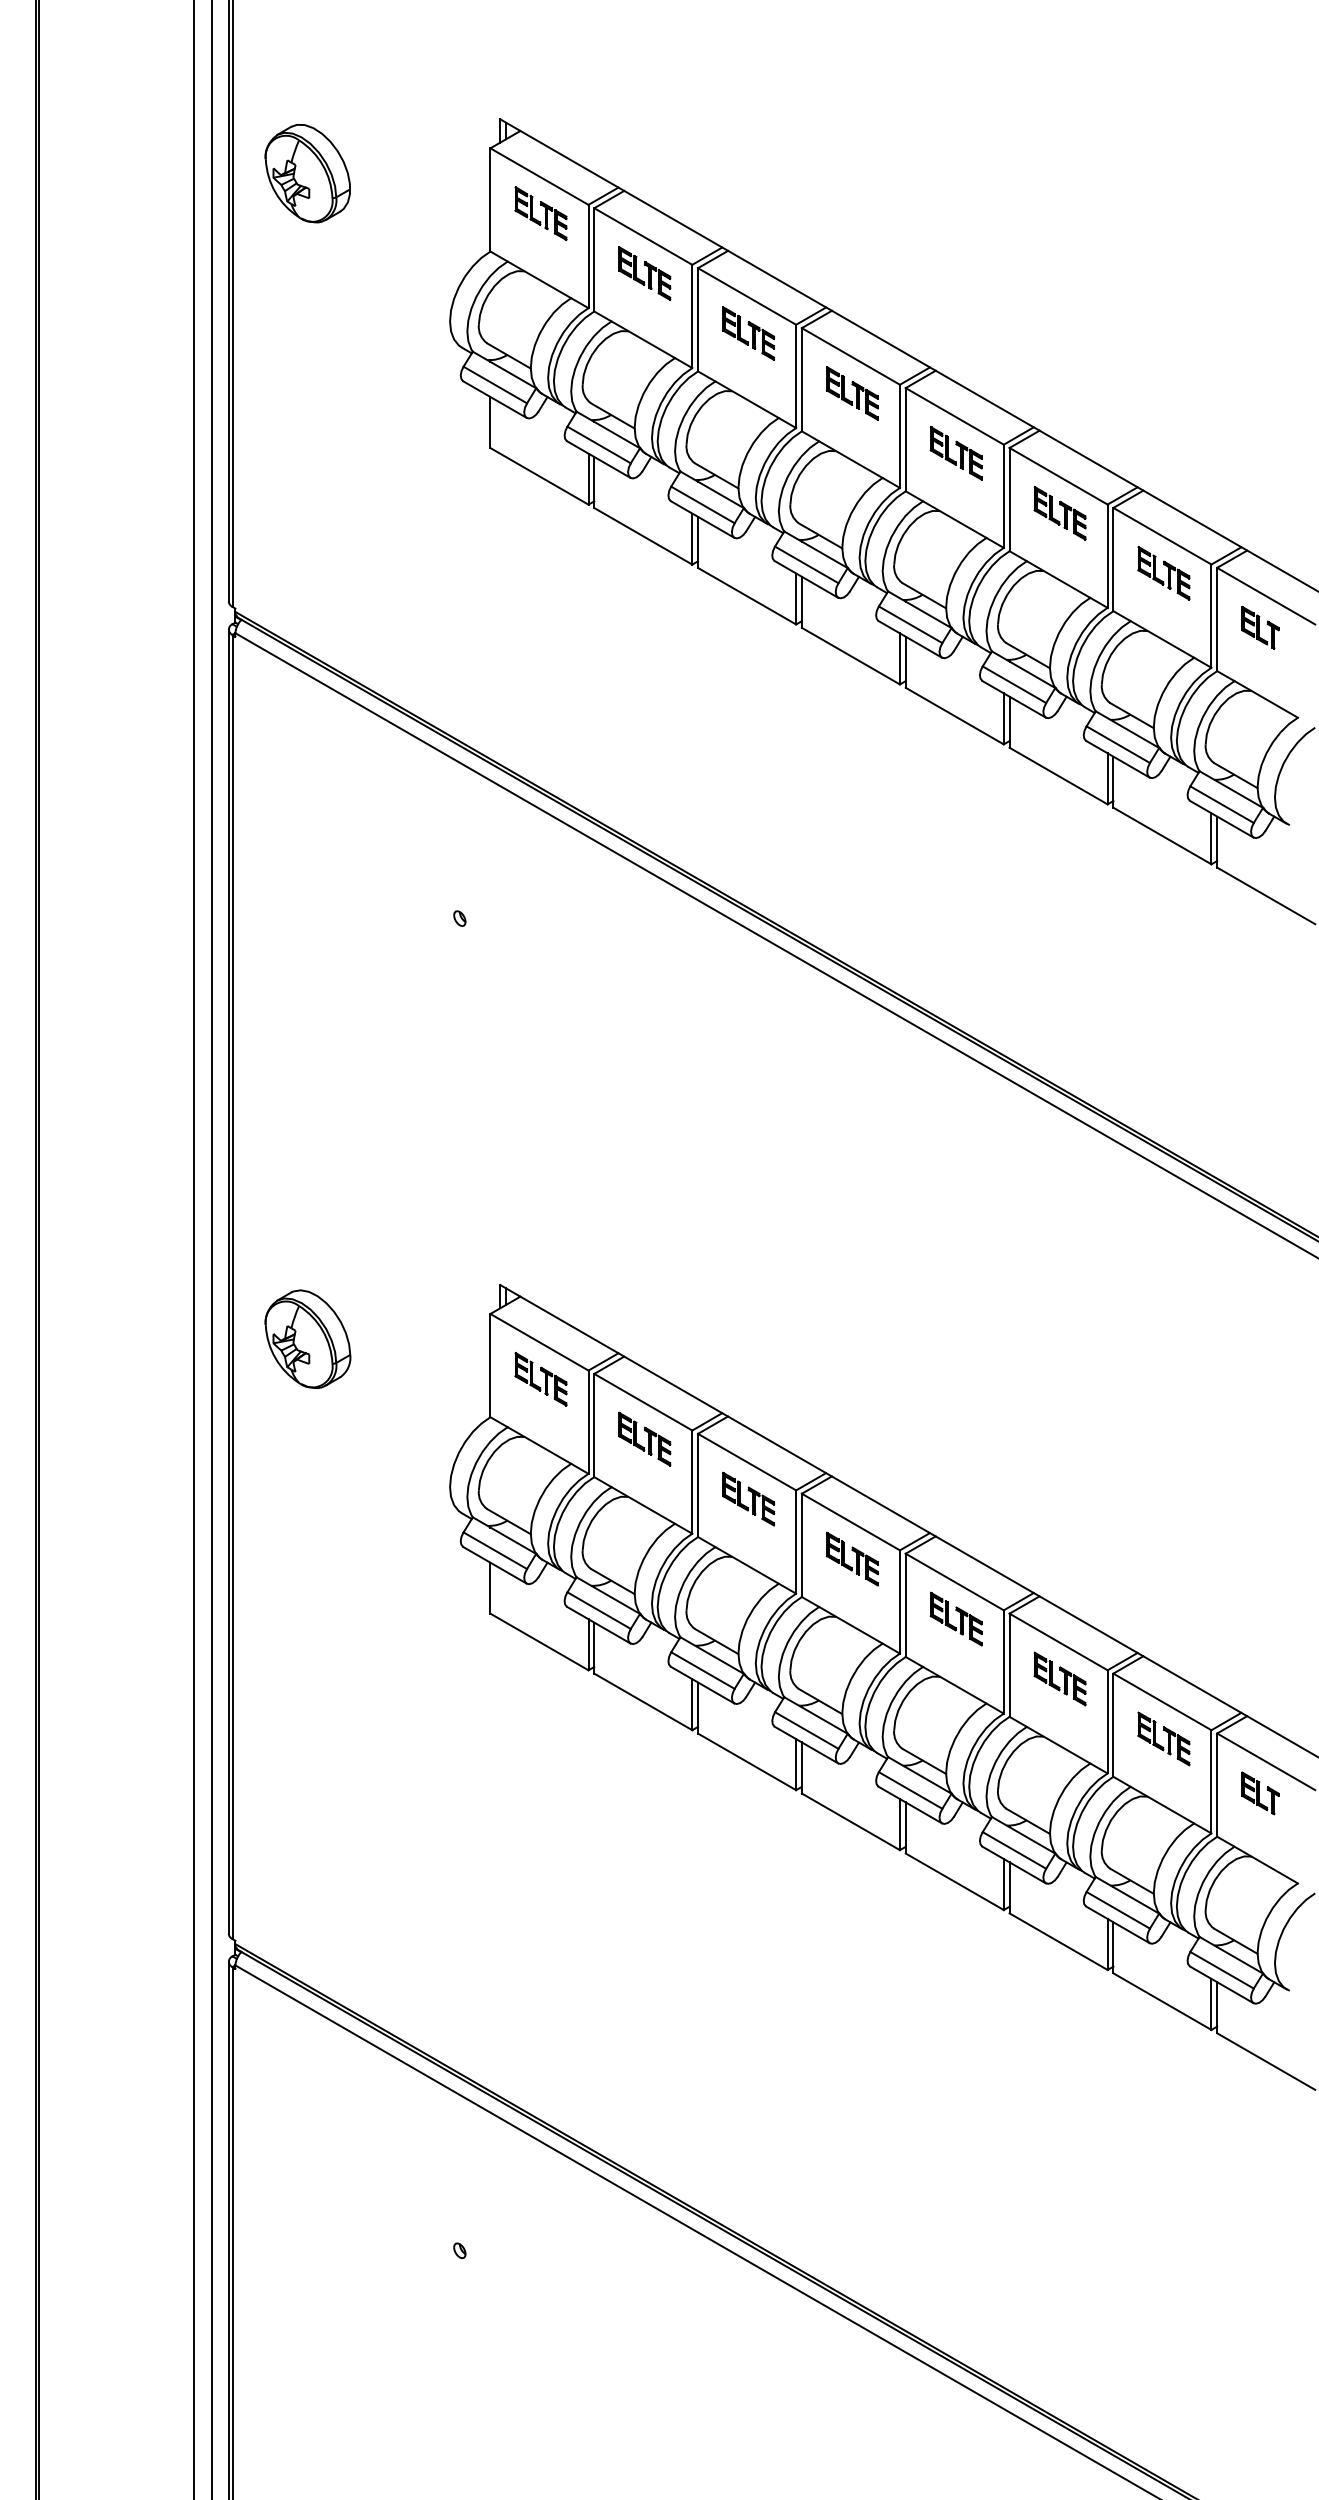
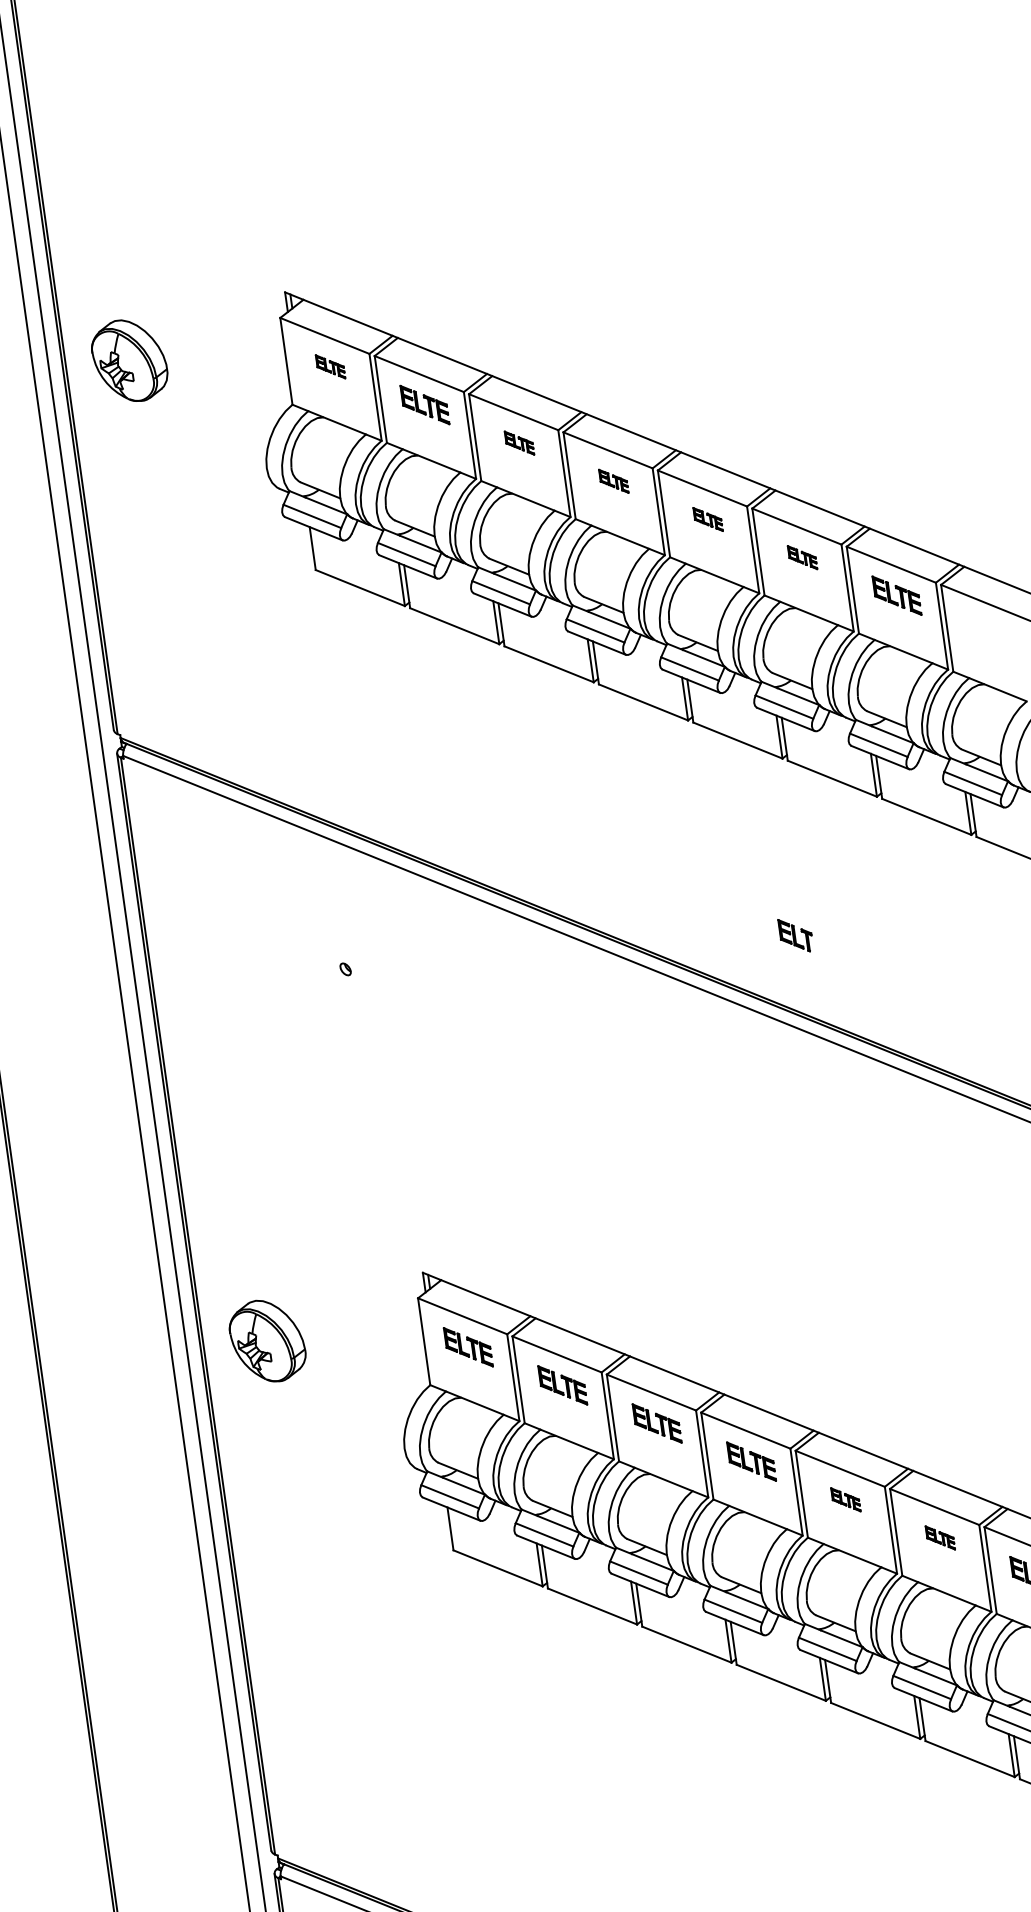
part: (540, 213) -> (330, 366), size x0.6
part: (748, 333) -> (519, 443), size x0.6
part: (852, 393) -> (613, 481), size x0.6
part: (955, 453) -> (707, 519), size x0.6
part: (1059, 513) -> (802, 557), size x0.6
part: (1260, 627) -> (795, 935), moved
part: (955, 1618) -> (845, 1499), size x0.6
part: (1059, 1678) -> (939, 1537), size x0.6

